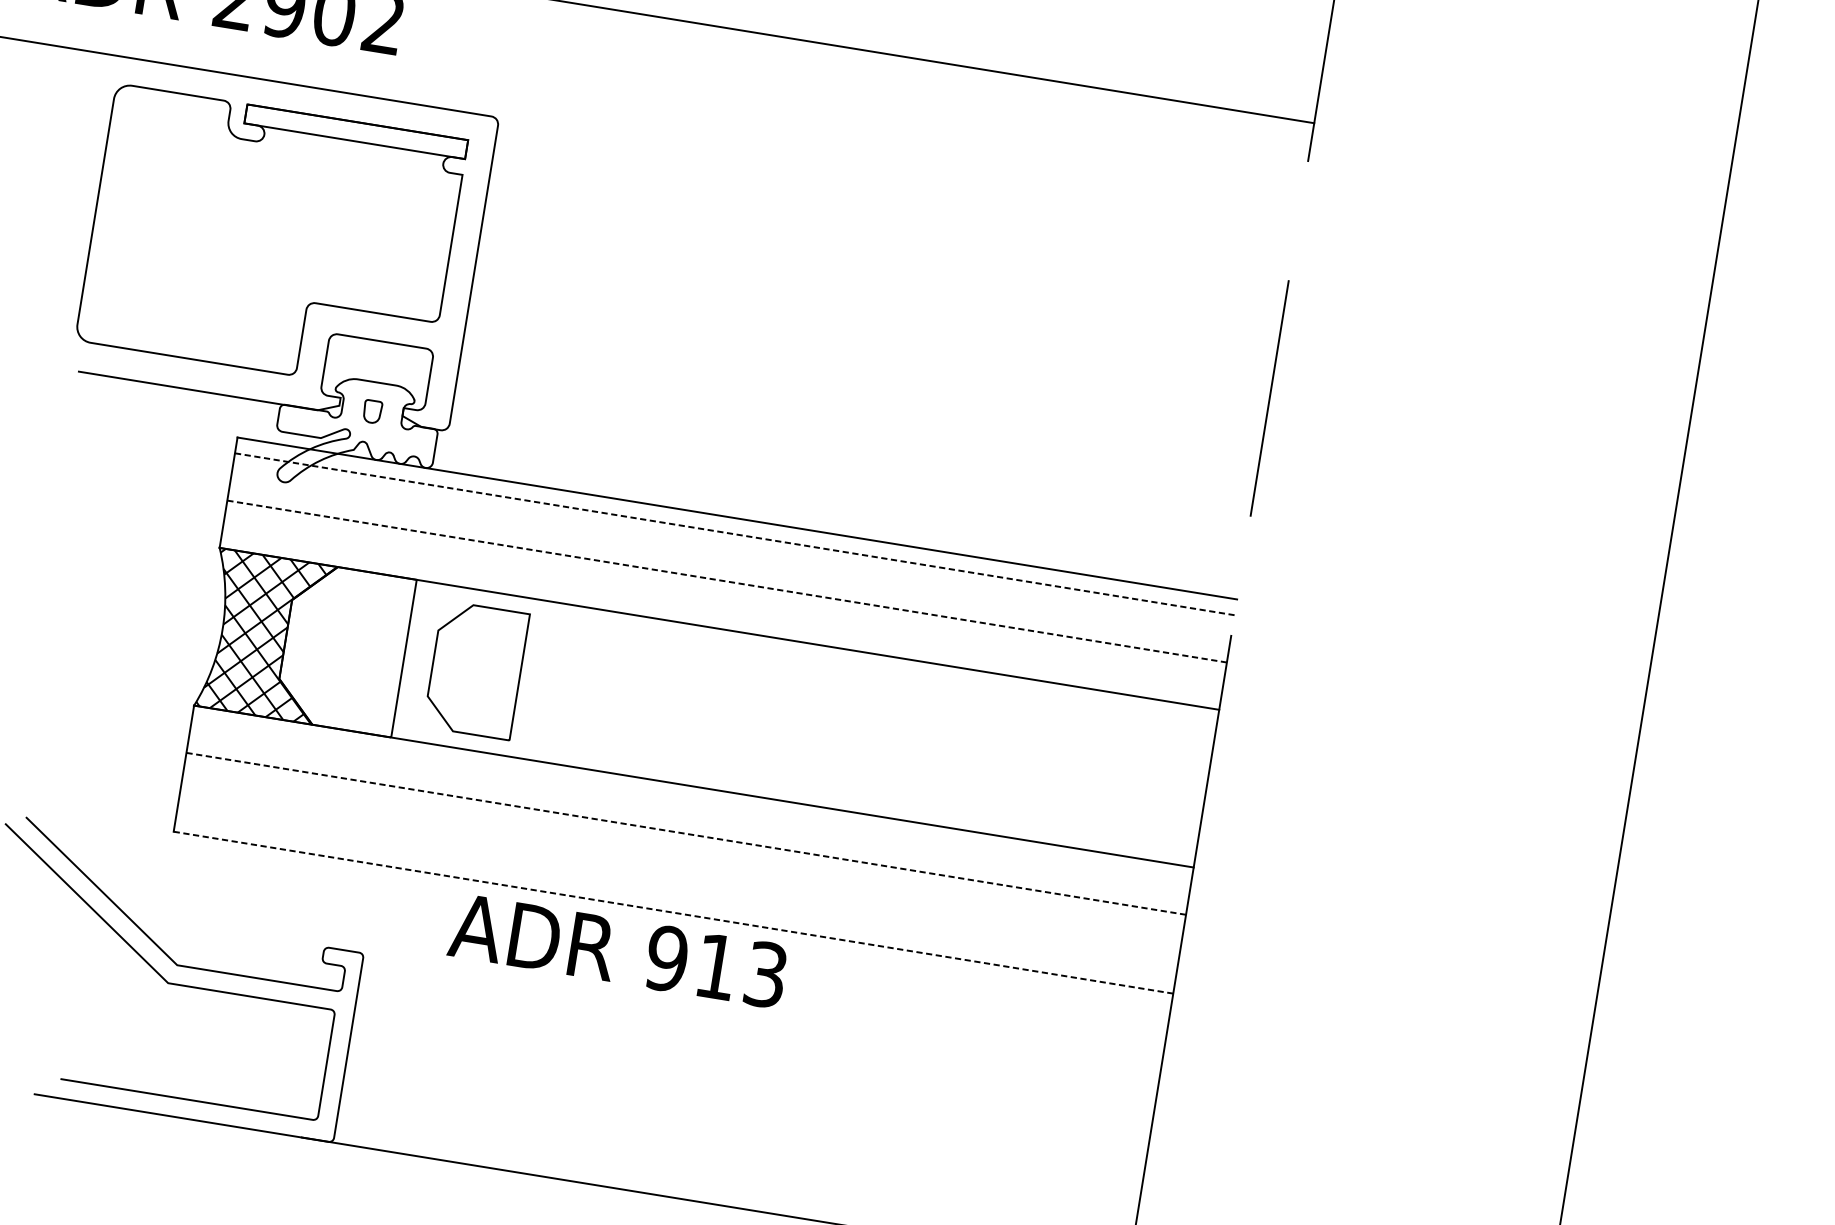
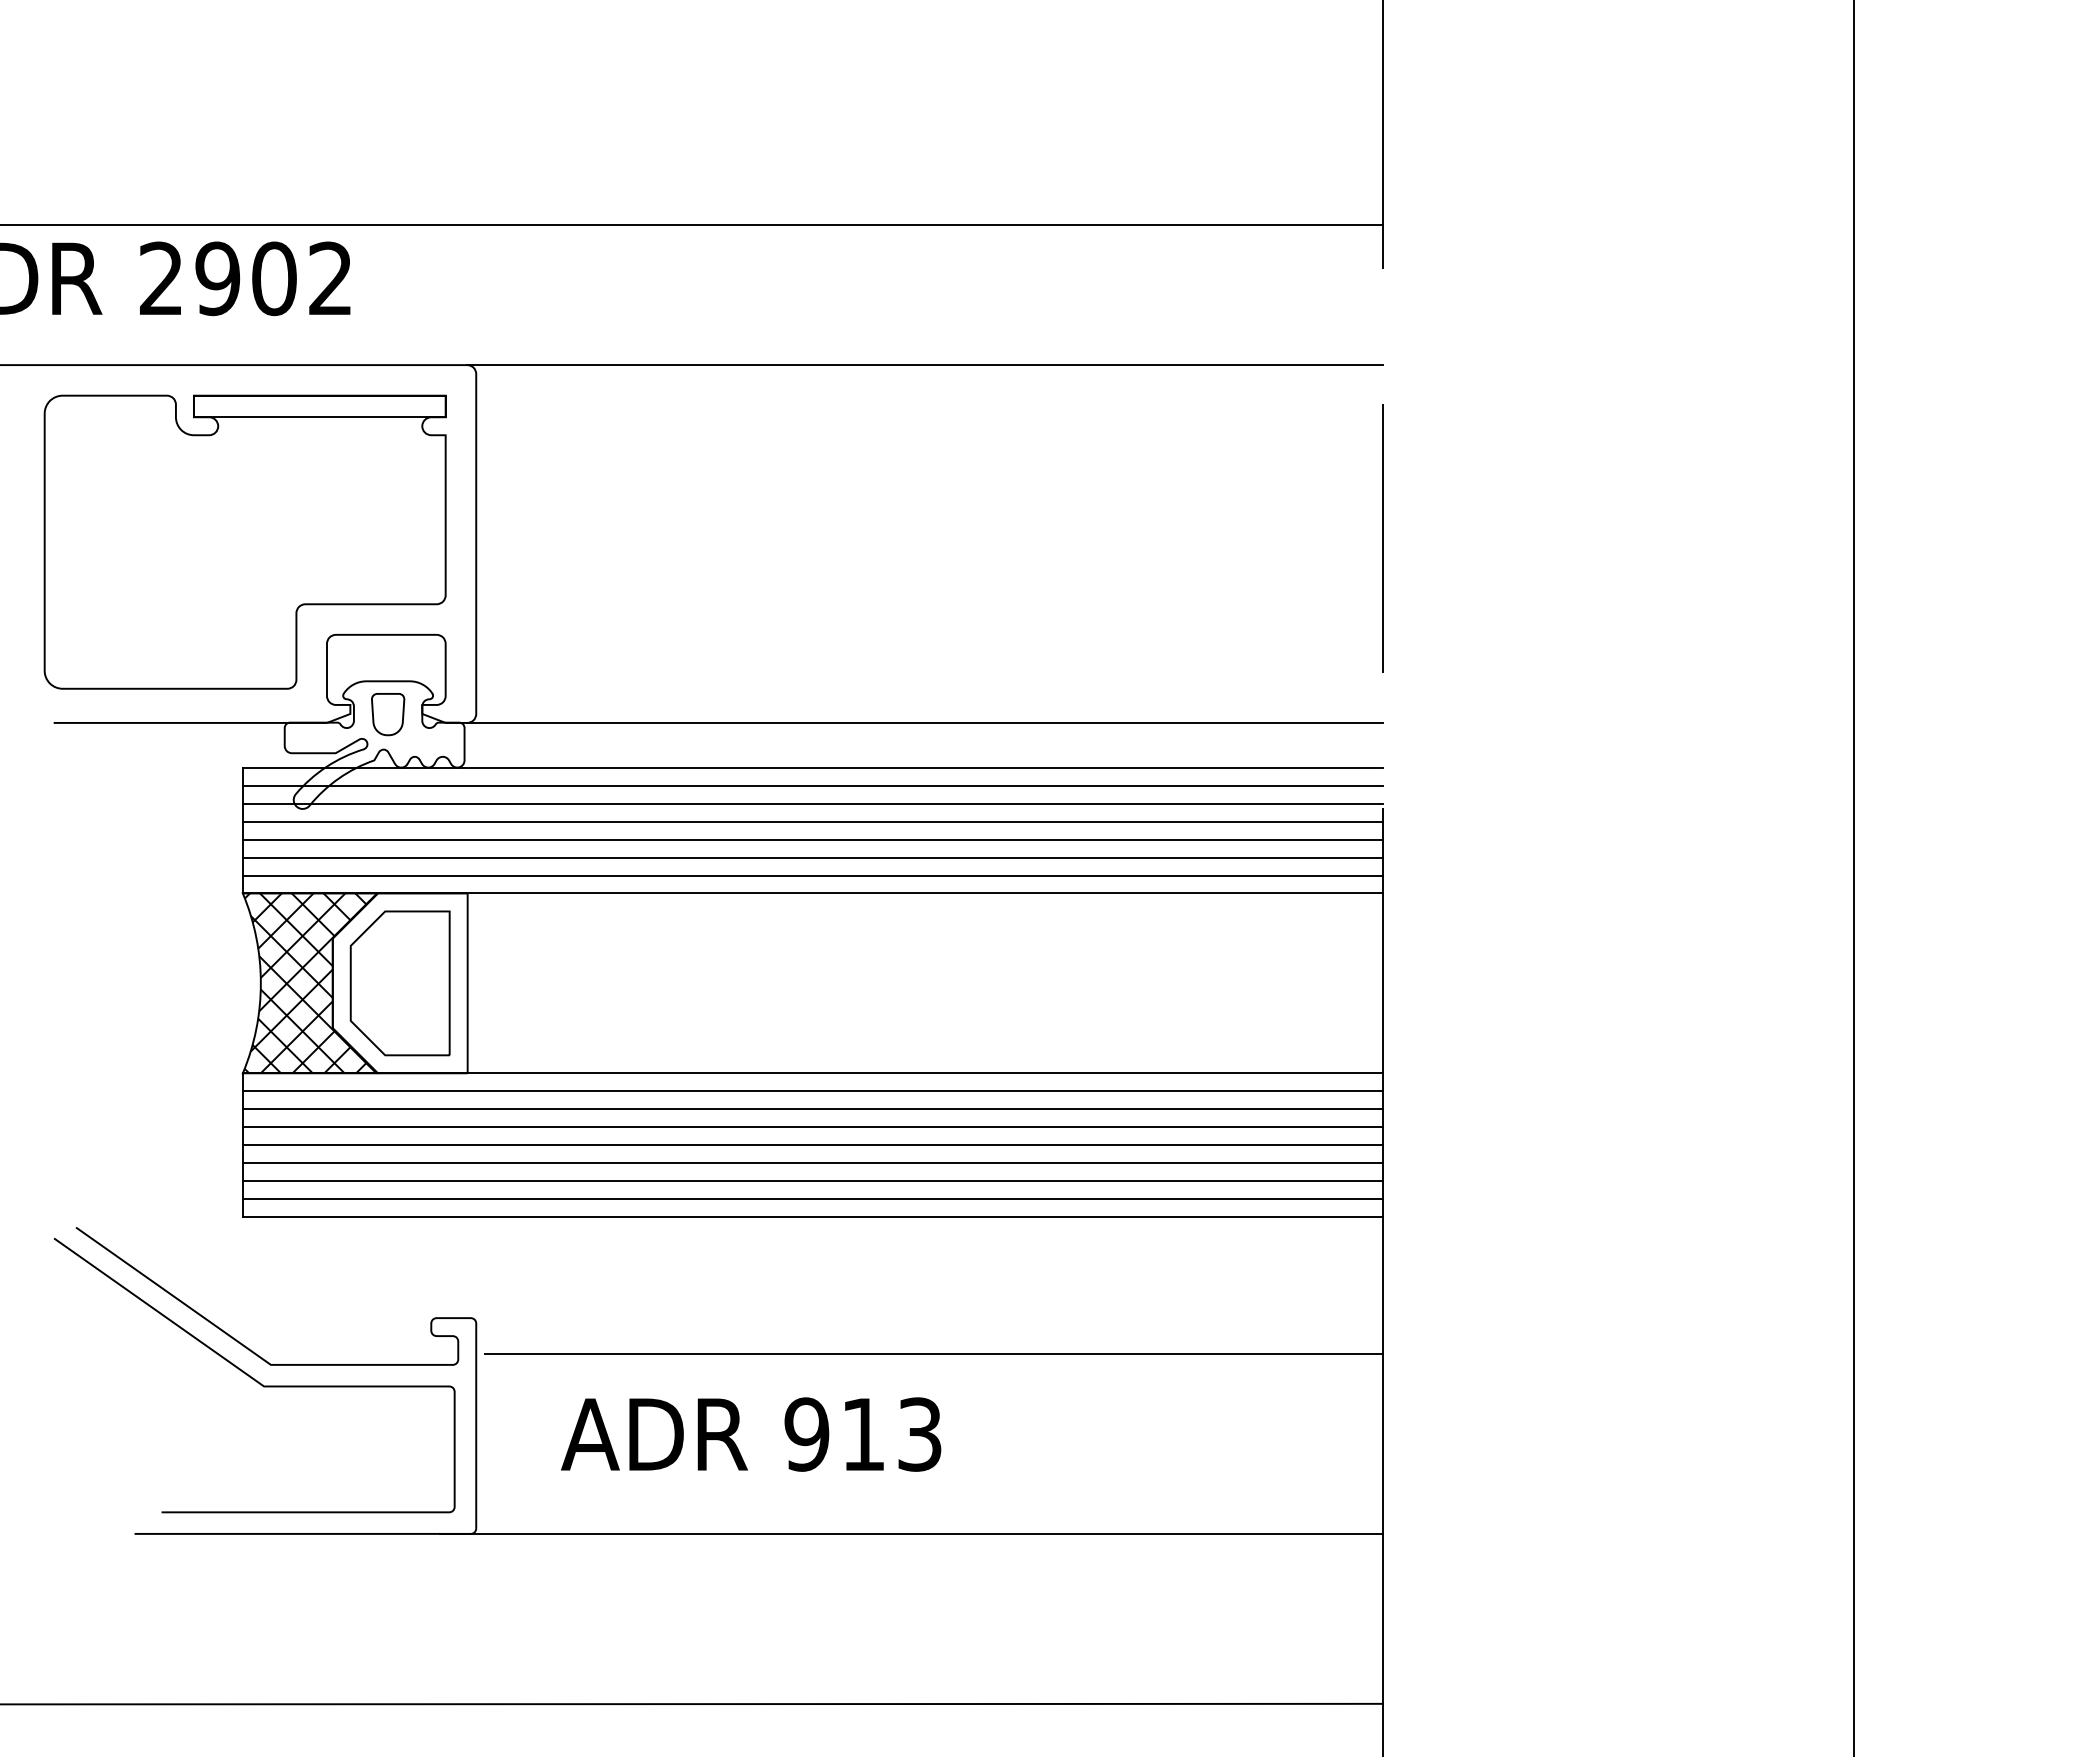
line: (892, 181) -> (924, 365), added
part: (372, 411) -> (388, 714), size x1.67
line: (841, 494) -> (924, 722), added
line: (734, 534) -> (812, 785), dashed -> solid
line: (731, 549) -> (812, 803), added
line: (729, 565) -> (812, 821), added
line: (726, 581) -> (812, 839), dashed -> solid
line: (724, 597) -> (812, 857), added
line: (721, 613) -> (812, 875), added
part: (475, 670) -> (399, 983), moved
line: (691, 802) -> (812, 1091), added
line: (688, 818) -> (812, 1109), added
line: (685, 834) -> (812, 1127), dashed -> solid
line: (683, 849) -> (812, 1145), added
line: (680, 865) -> (812, 1163), added
line: (678, 881) -> (812, 1181), added
line: (675, 897) -> (812, 1199), added
line: (673, 912) -> (812, 1217), dashed -> solid
text: (618, 950) -> (751, 1434), moved
line: (759, 1050) -> (933, 1354), added

